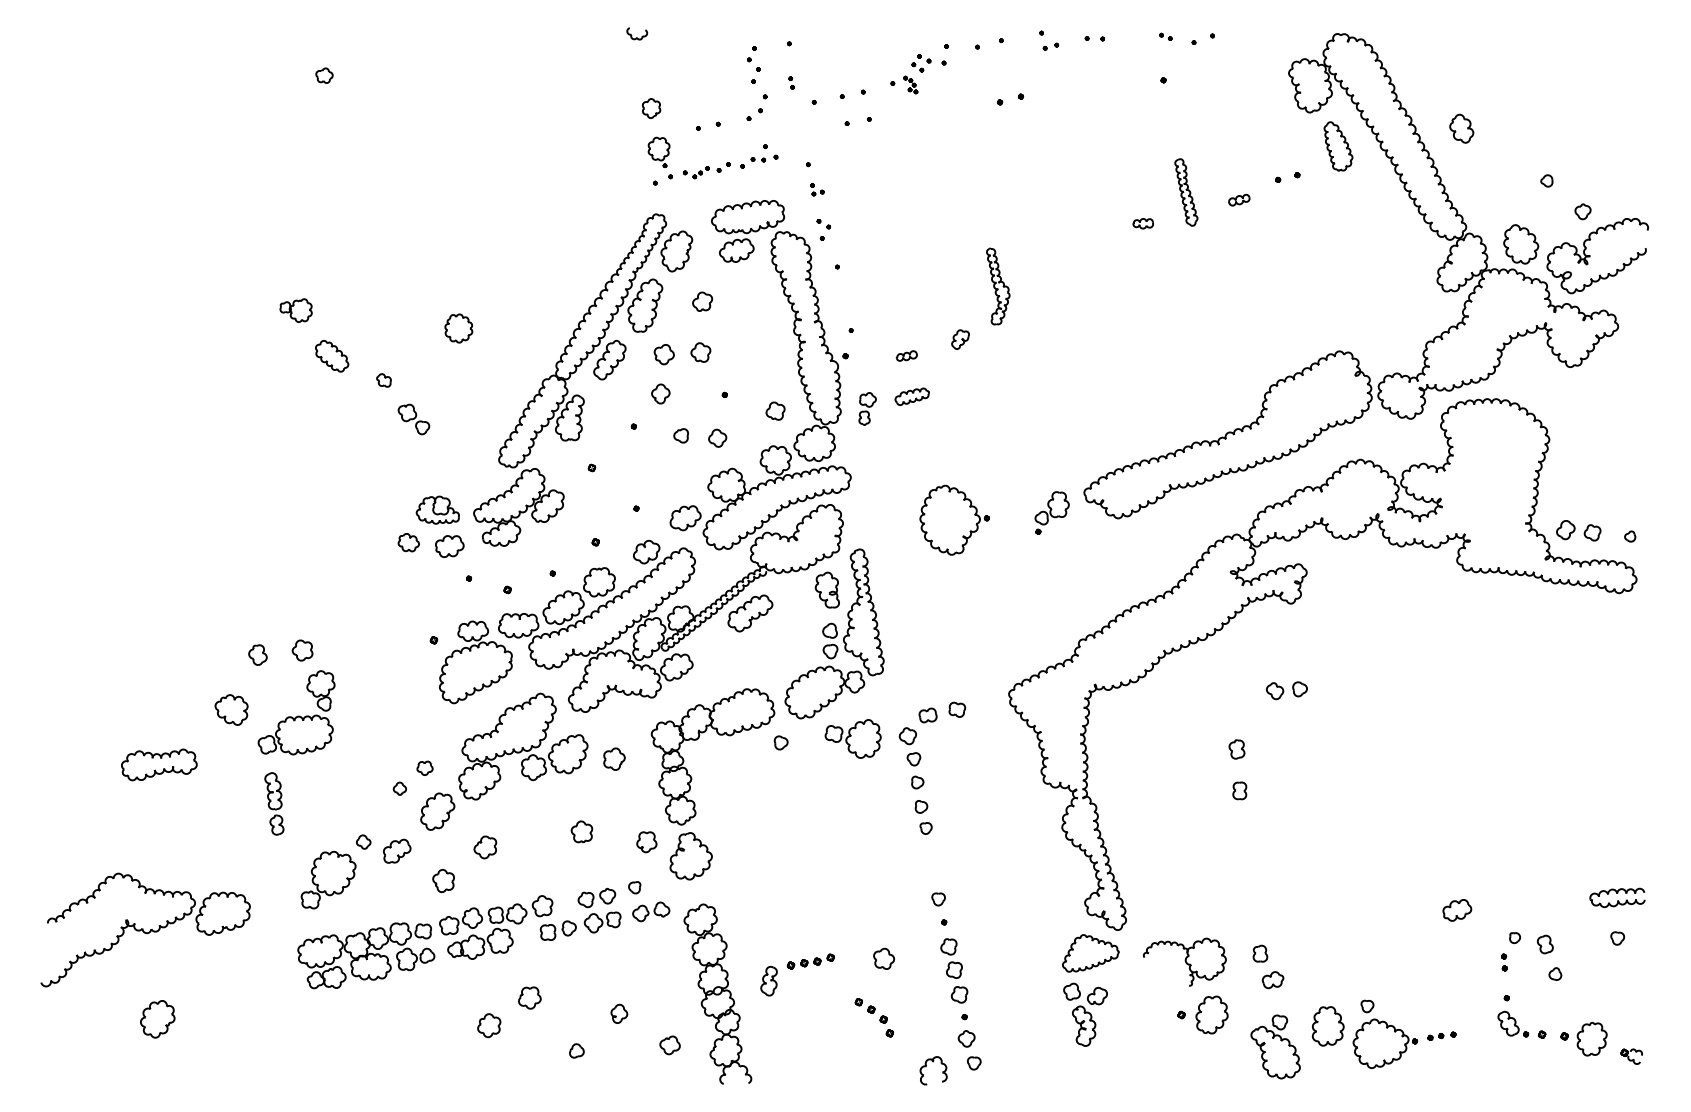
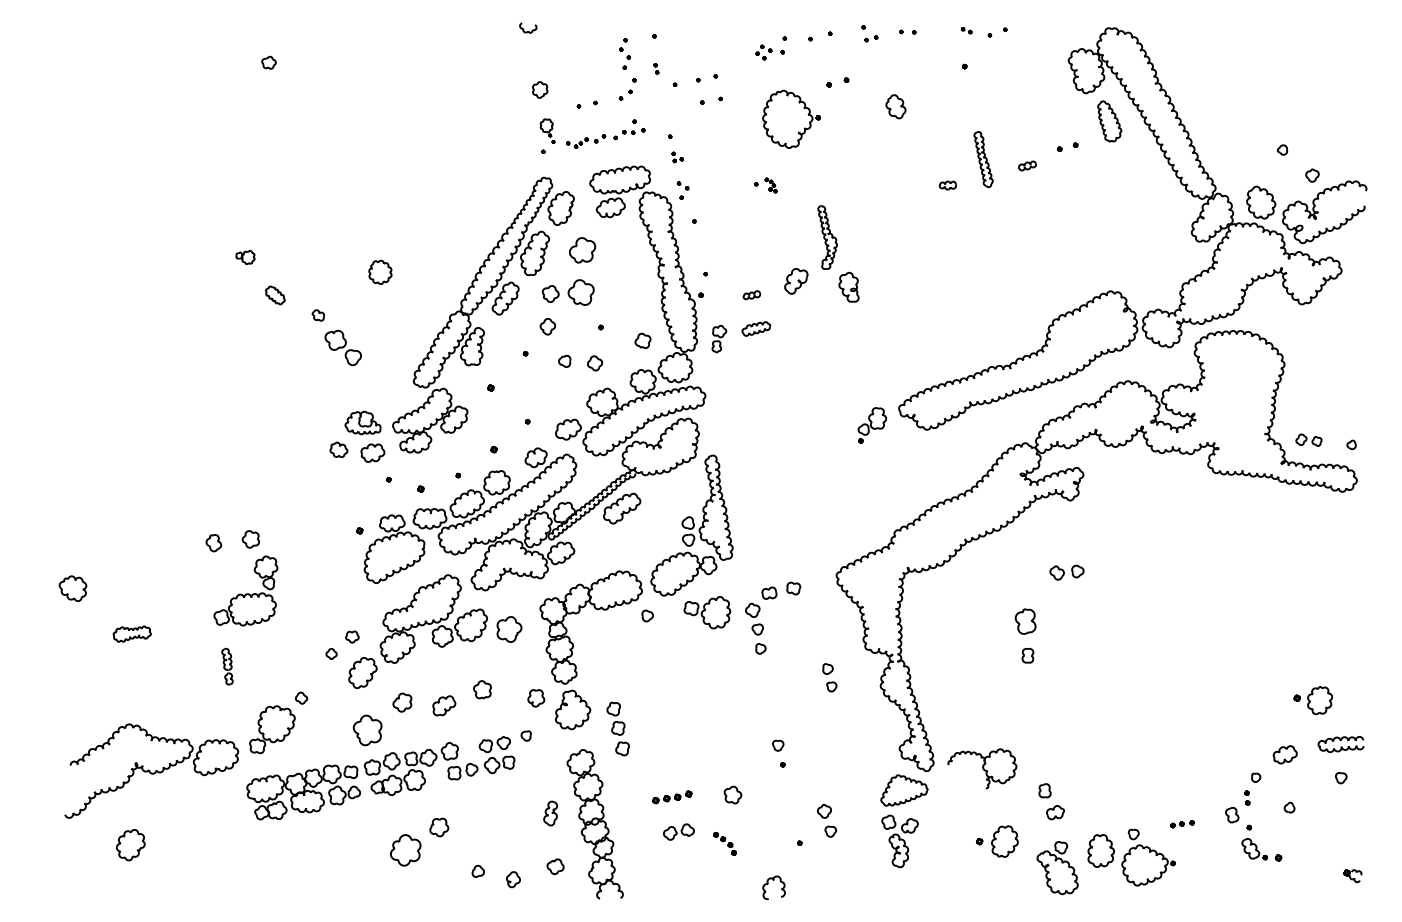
part: (903, 85) -> (765, 185), moved
part: (1461, 128) -> (895, 106), moved
part: (660, 157) -> (547, 130), size x0.7
part: (702, 300) -> (582, 249), size x1.6
part: (296, 310) -> (245, 257), size x0.7
part: (960, 339) -> (796, 281), size x1.6
part: (700, 351) -> (580, 291), size x1.6
part: (332, 356) -> (275, 295), size x0.7
part: (413, 419) -> (342, 347), size x1.4
part: (954, 519) -> (791, 118), moved
part: (1578, 531) -> (1308, 440), size x0.7
part: (826, 589) -> (848, 286), moved
part: (230, 709) -> (72, 588), moved
part: (1236, 748) -> (1025, 620), size x1.6
part: (614, 759) -> (509, 629), size x1.4
part: (159, 764) -> (132, 633), size x0.6
part: (274, 803) -> (227, 666), size x0.7
part: (923, 817) -> (829, 677), moved
part: (397, 850) -> (444, 705), moved
part: (443, 881) -> (367, 730), size x1.6
part: (1456, 909) -> (1284, 754), moved
part: (650, 911) -> (678, 831), moved
part: (145, 929) -> (151, 770), moved
part: (1545, 944) -> (1232, 815), moved
part: (1185, 961) -> (982, 768), moved
part: (953, 970) -> (617, 728), moved
part: (768, 981) -> (550, 813), moved
part: (619, 1013) -> (513, 879), moved
part: (873, 1017) -> (724, 843), size x0.7
part: (489, 1025) -> (405, 850), size x1.6
part: (1441, 1036) -> (1182, 824), moved
part: (1583, 1039) -> (1312, 700), moved
part: (969, 1049) -> (826, 820), moved

